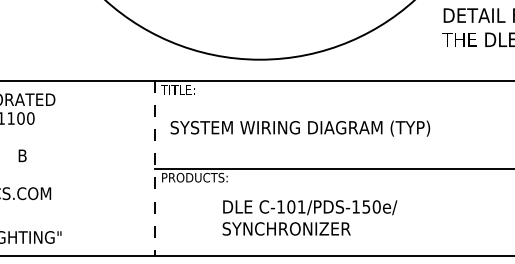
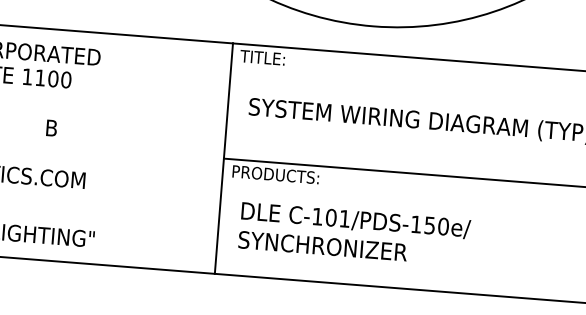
line: (154, 168) -> (223, 158), dashed -> solid
text: (309, 217) -> (354, 233), moved

